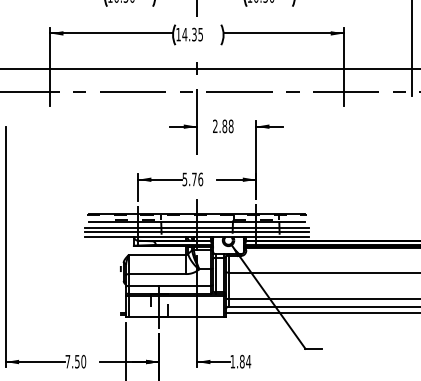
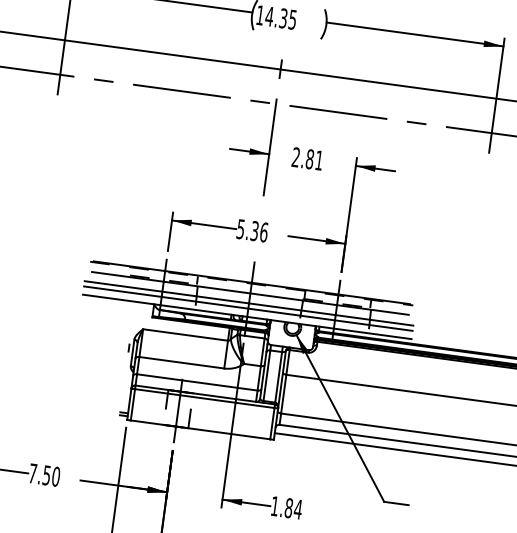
text: (230, 126) -> (318, 160), 2.88 -> 2.81
text: (194, 179) -> (254, 231), 5.76 -> 5.36

